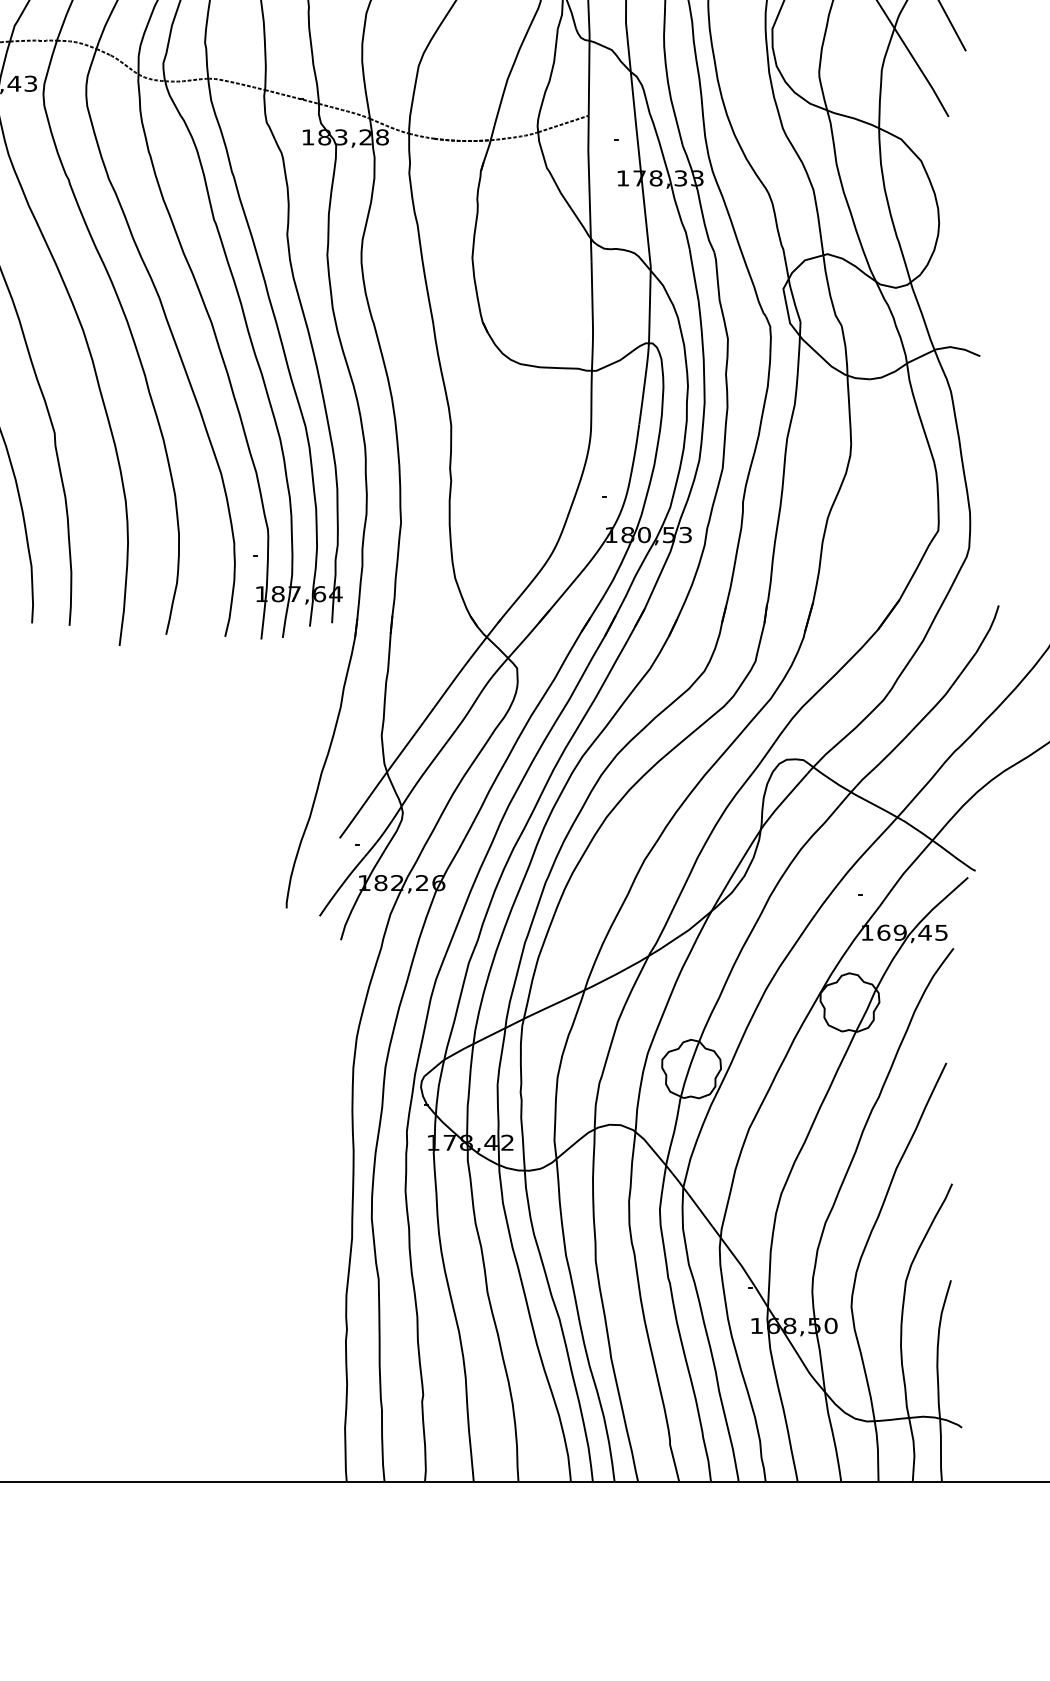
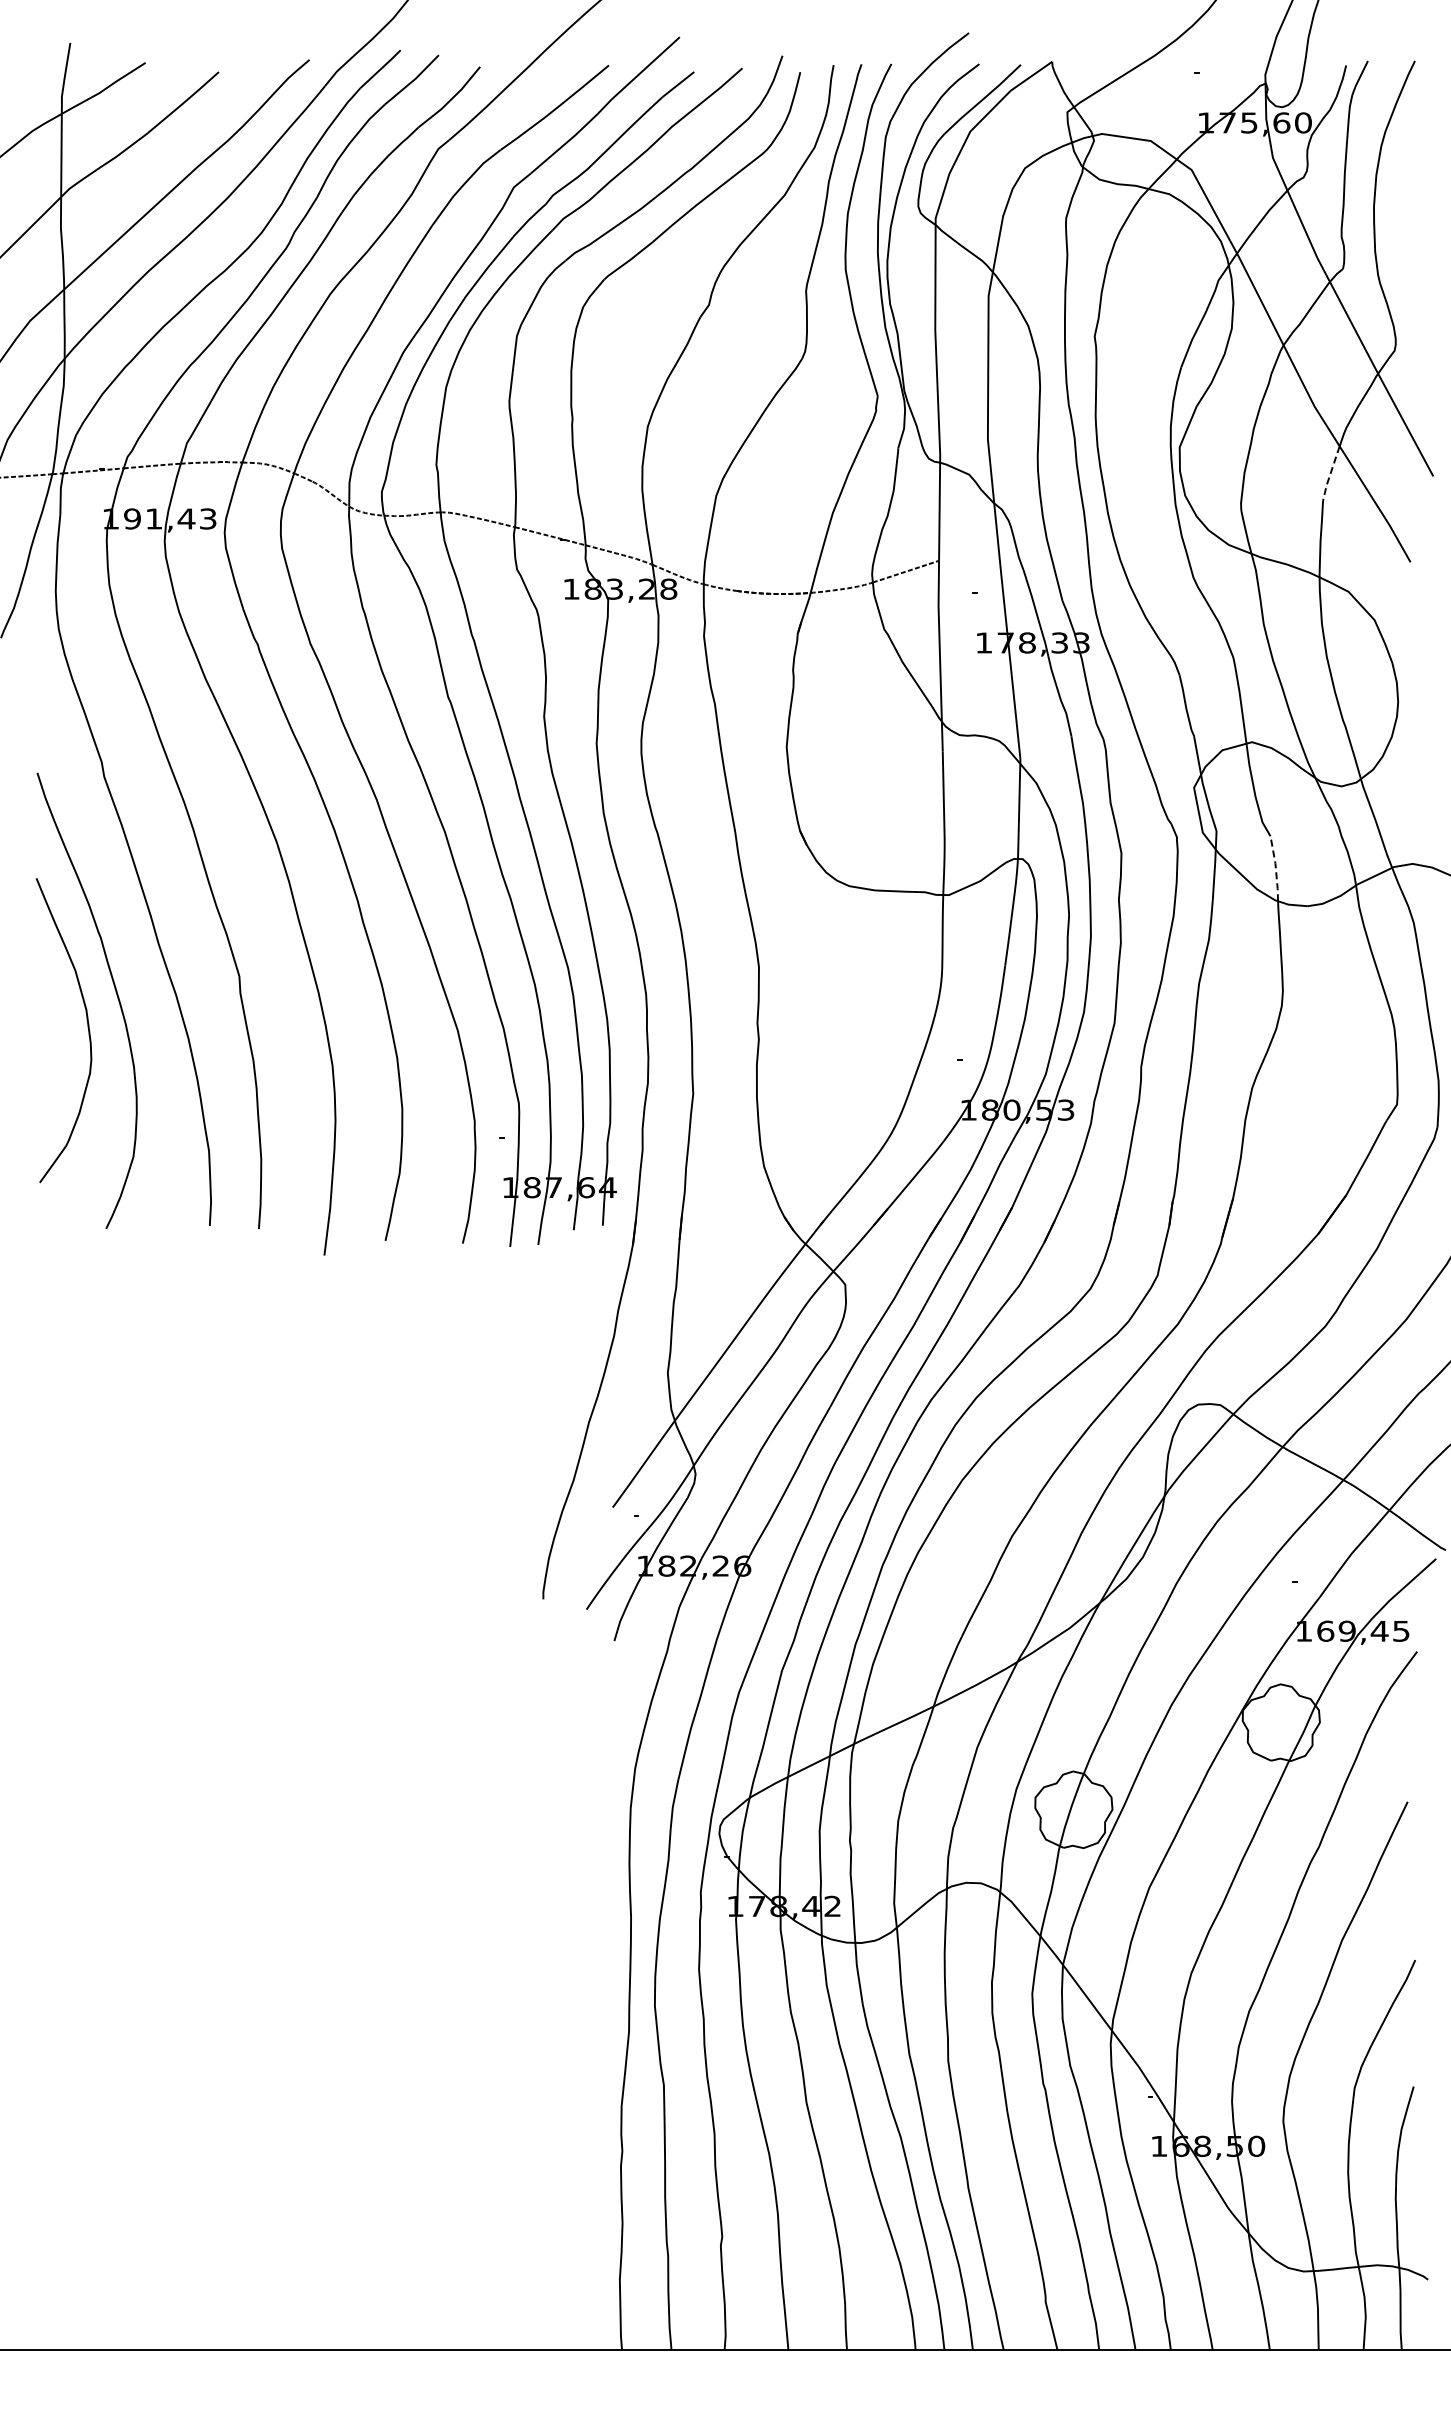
line: (887, 49) -> (1330, 473), solid -> dashed
line: (845, 350) -> (1275, 868), solid -> dashed

